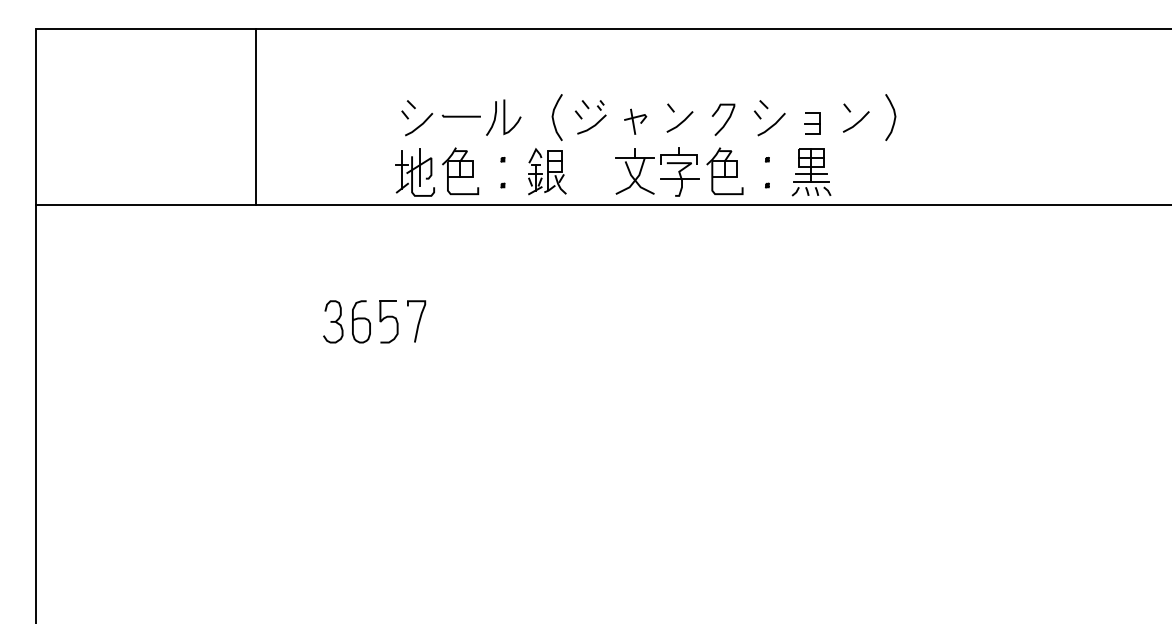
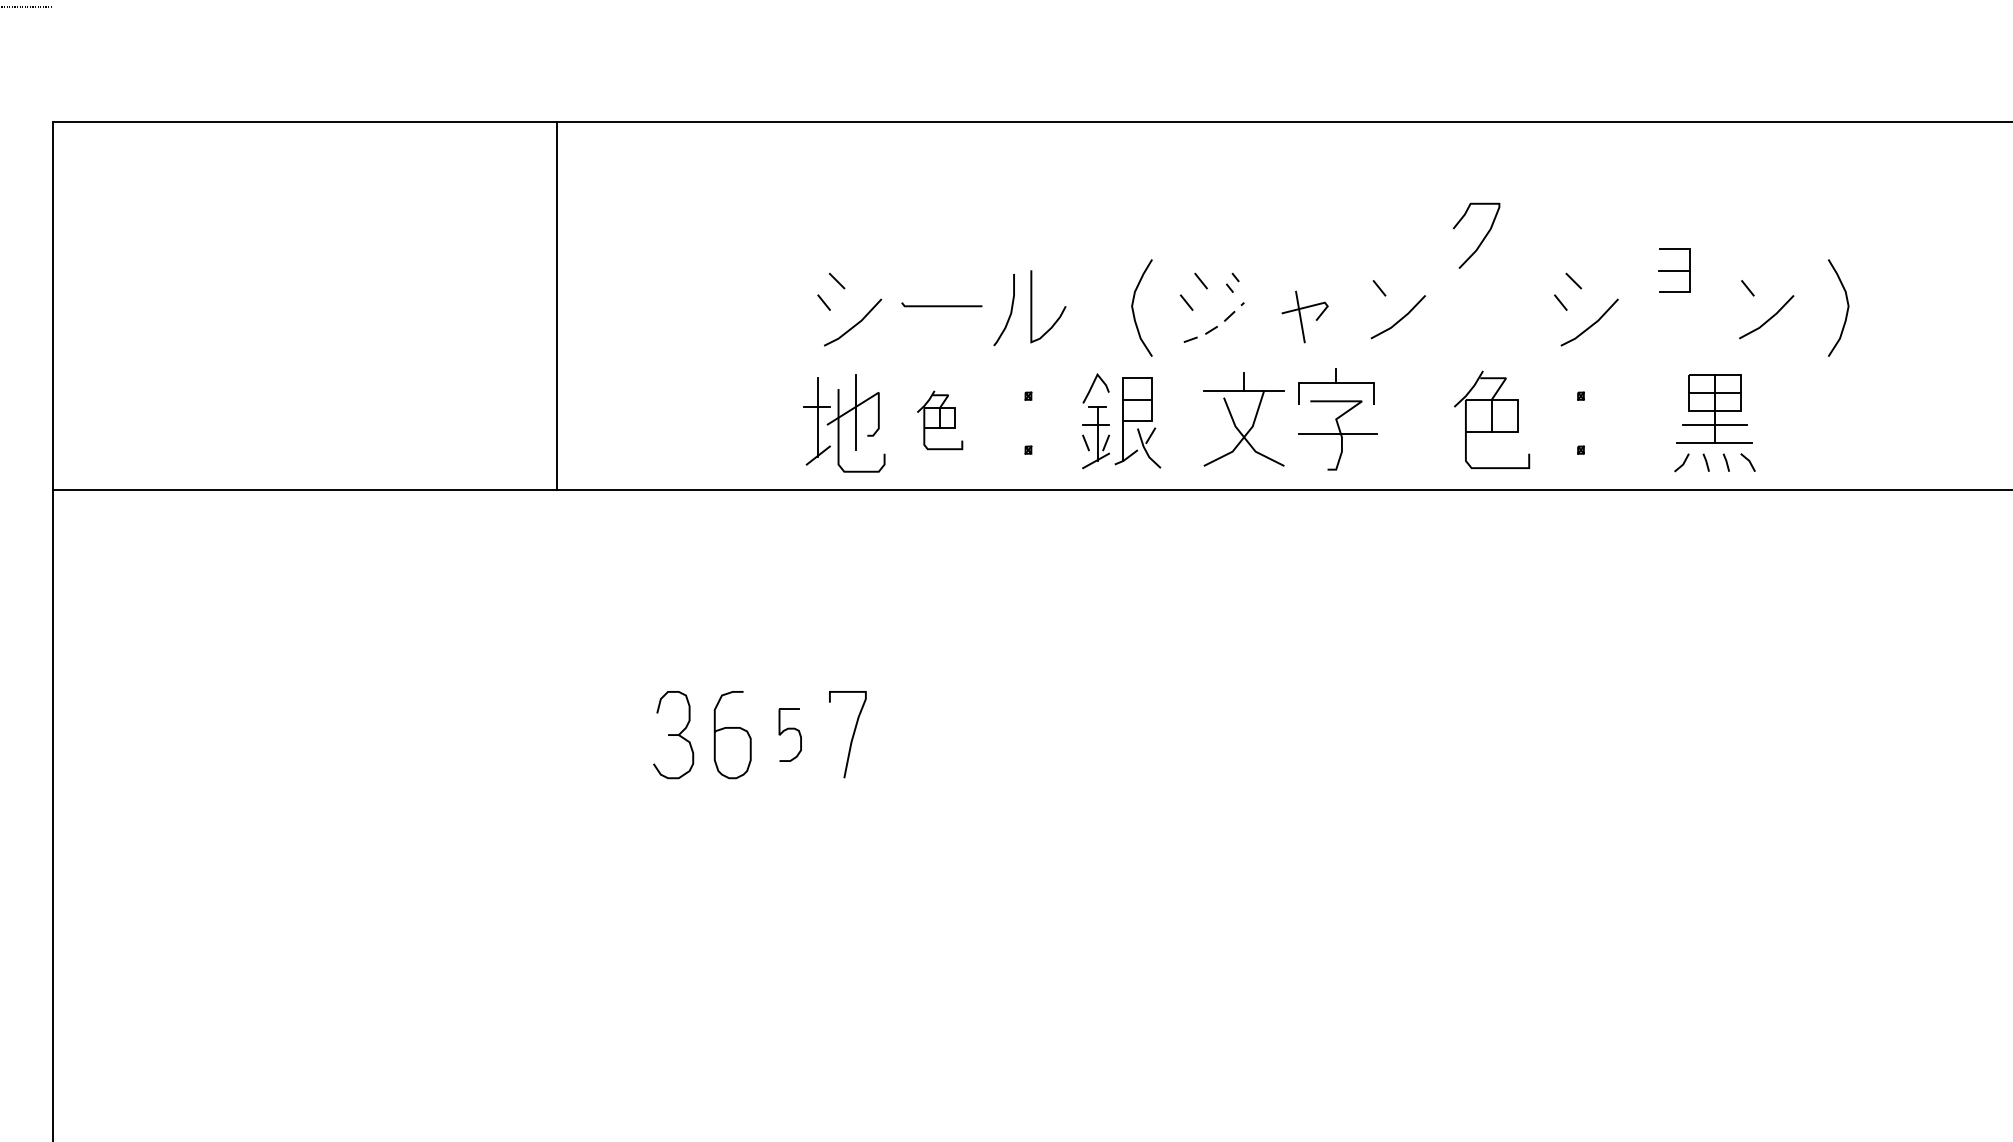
line: (256, 116) -> (557, 305), moved
curve: (725, 121) -> (1480, 238), moved
part: (812, 123) -> (1675, 270), moved
line: (593, 126) -> (1217, 326), solid -> dashed
part: (660, 164) -> (1297, 404), moved
part: (460, 171) -> (939, 420), size x0.6
part: (811, 172) -> (1714, 422), moved
part: (388, 321) -> (789, 734), size x0.6

